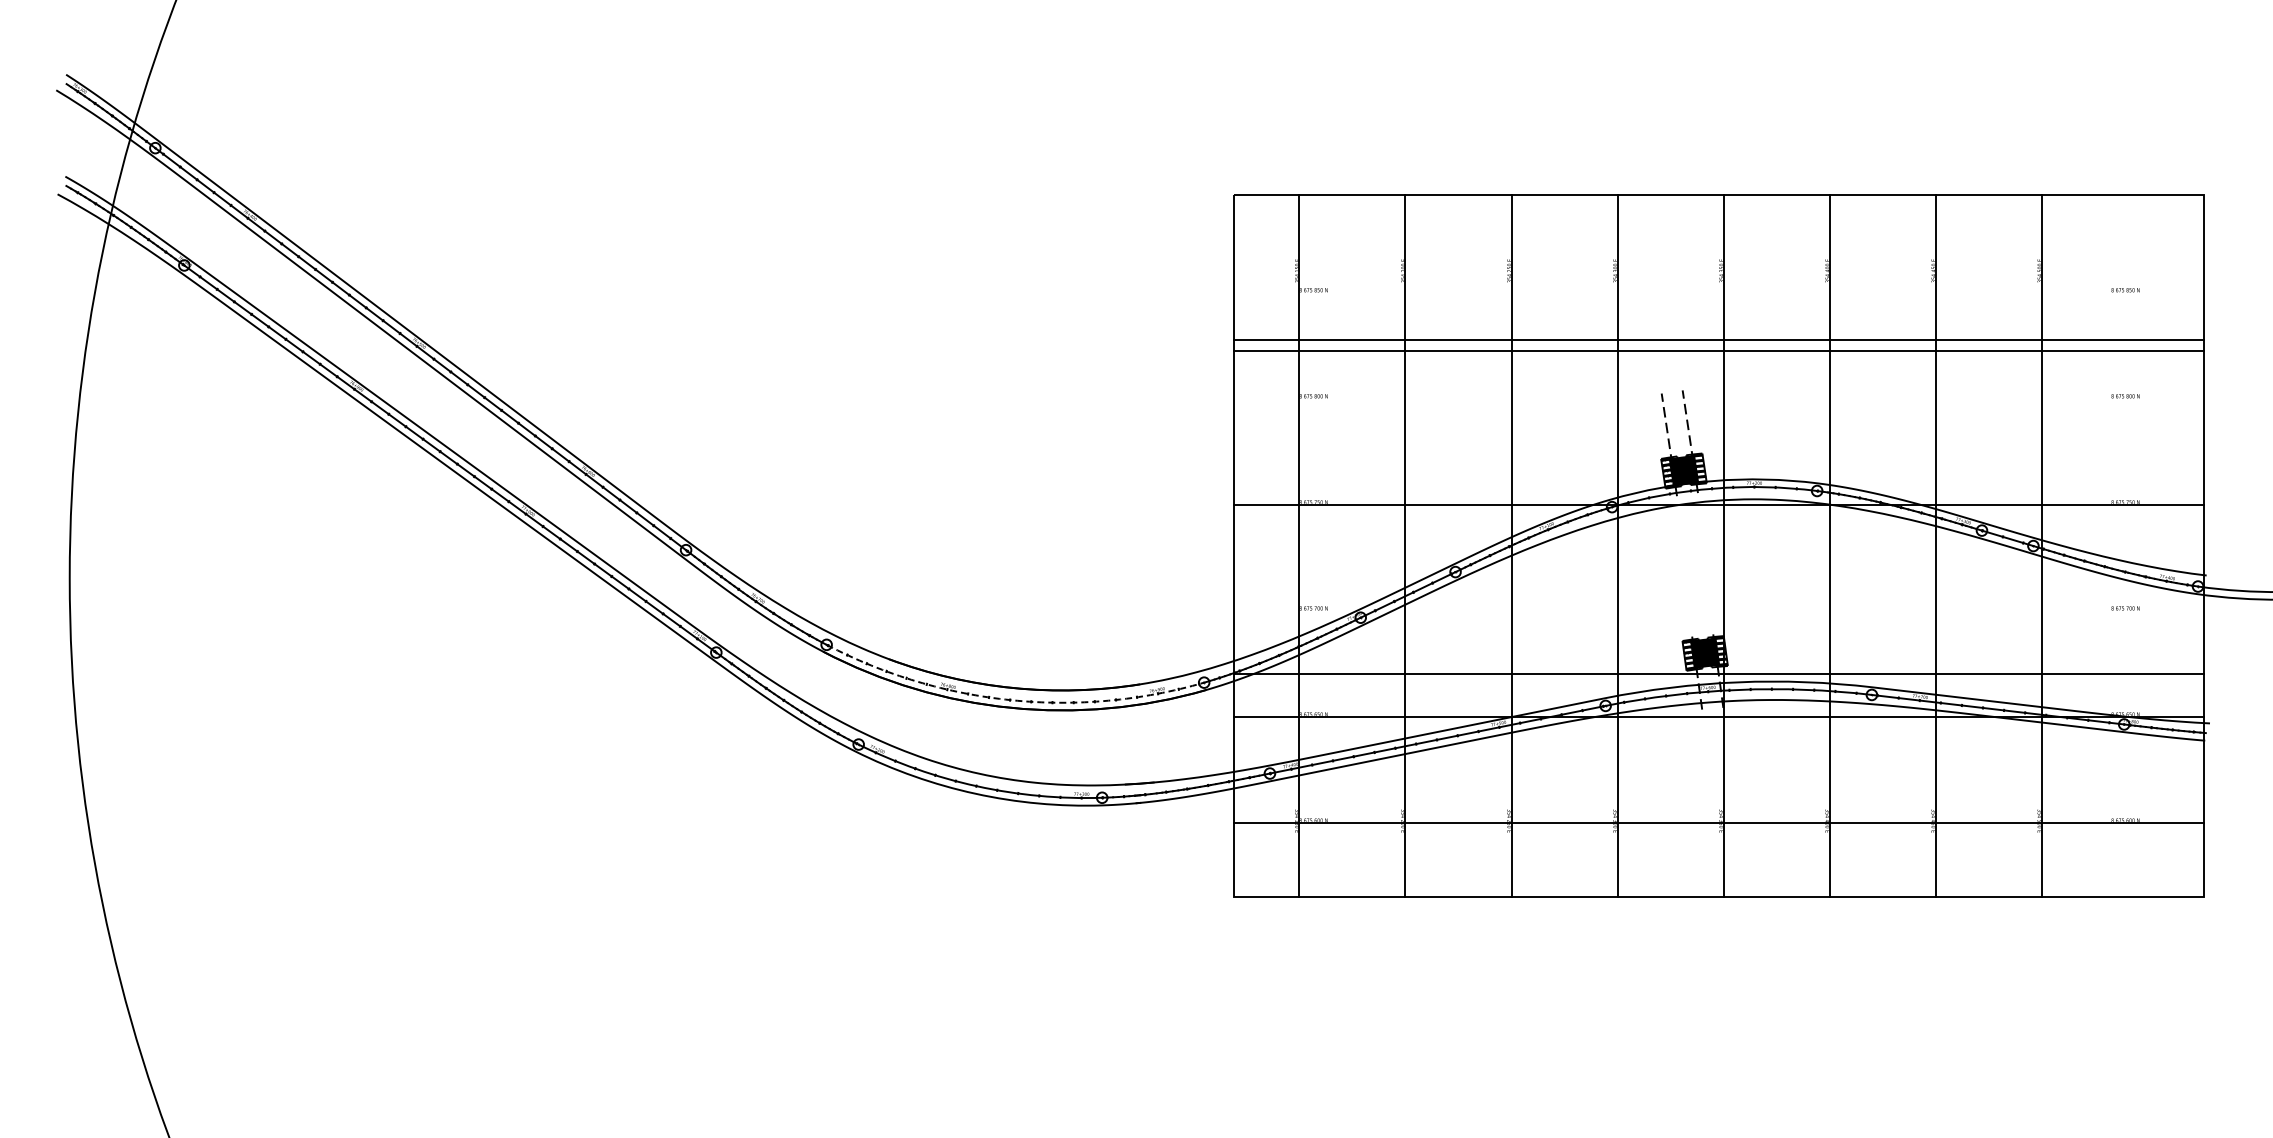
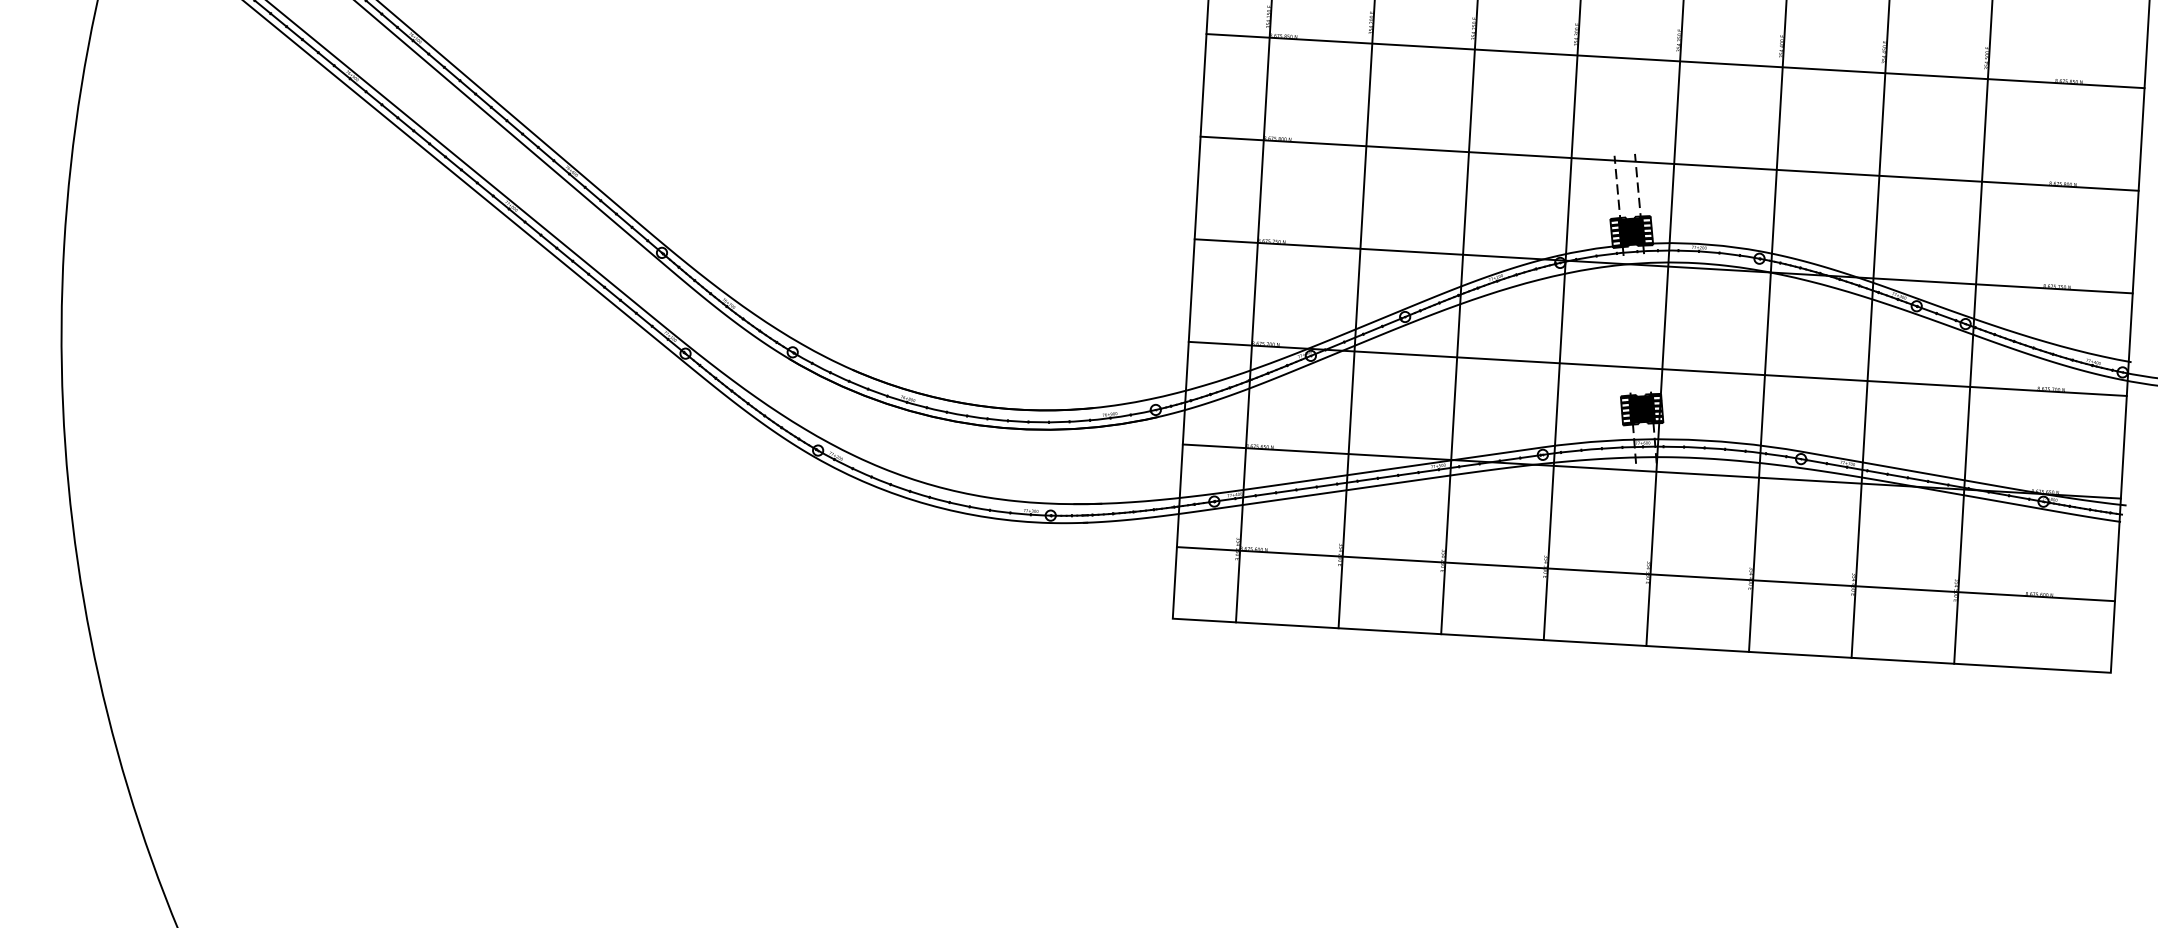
line: (1718, 340) -> (1669, 163), moved
line: (1718, 351) -> (1675, 61), moved
line: (1718, 673) -> (1657, 368), moved
arc: (1011, 700) -> (968, 416), dashed -> solid

